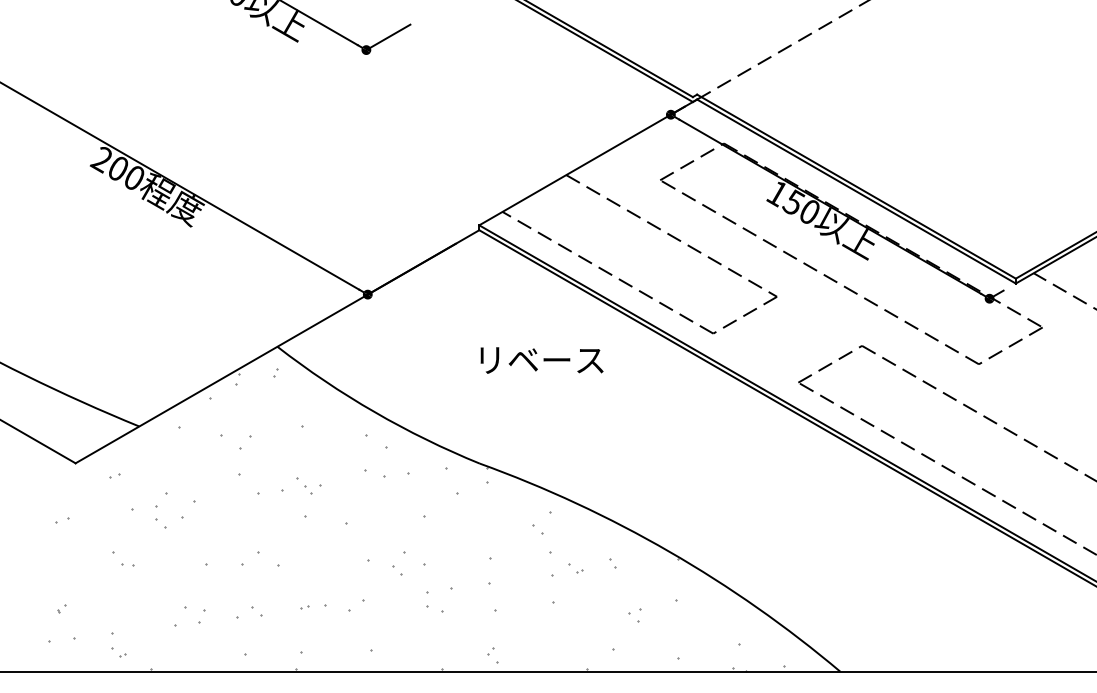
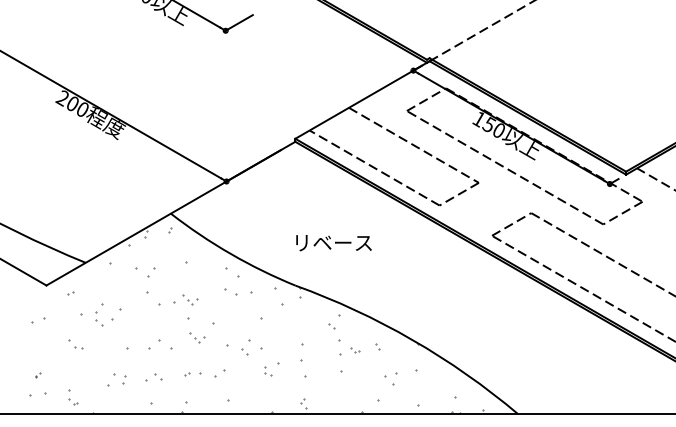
text: (541, 361) -> (333, 243), moved
part: (62, 520) -> (38, 320), size x1.6
part: (320, 547) -> (197, 337), added
part: (434, 602) -> (267, 371), size x0.6
part: (635, 615) -> (391, 379), size x1.6

